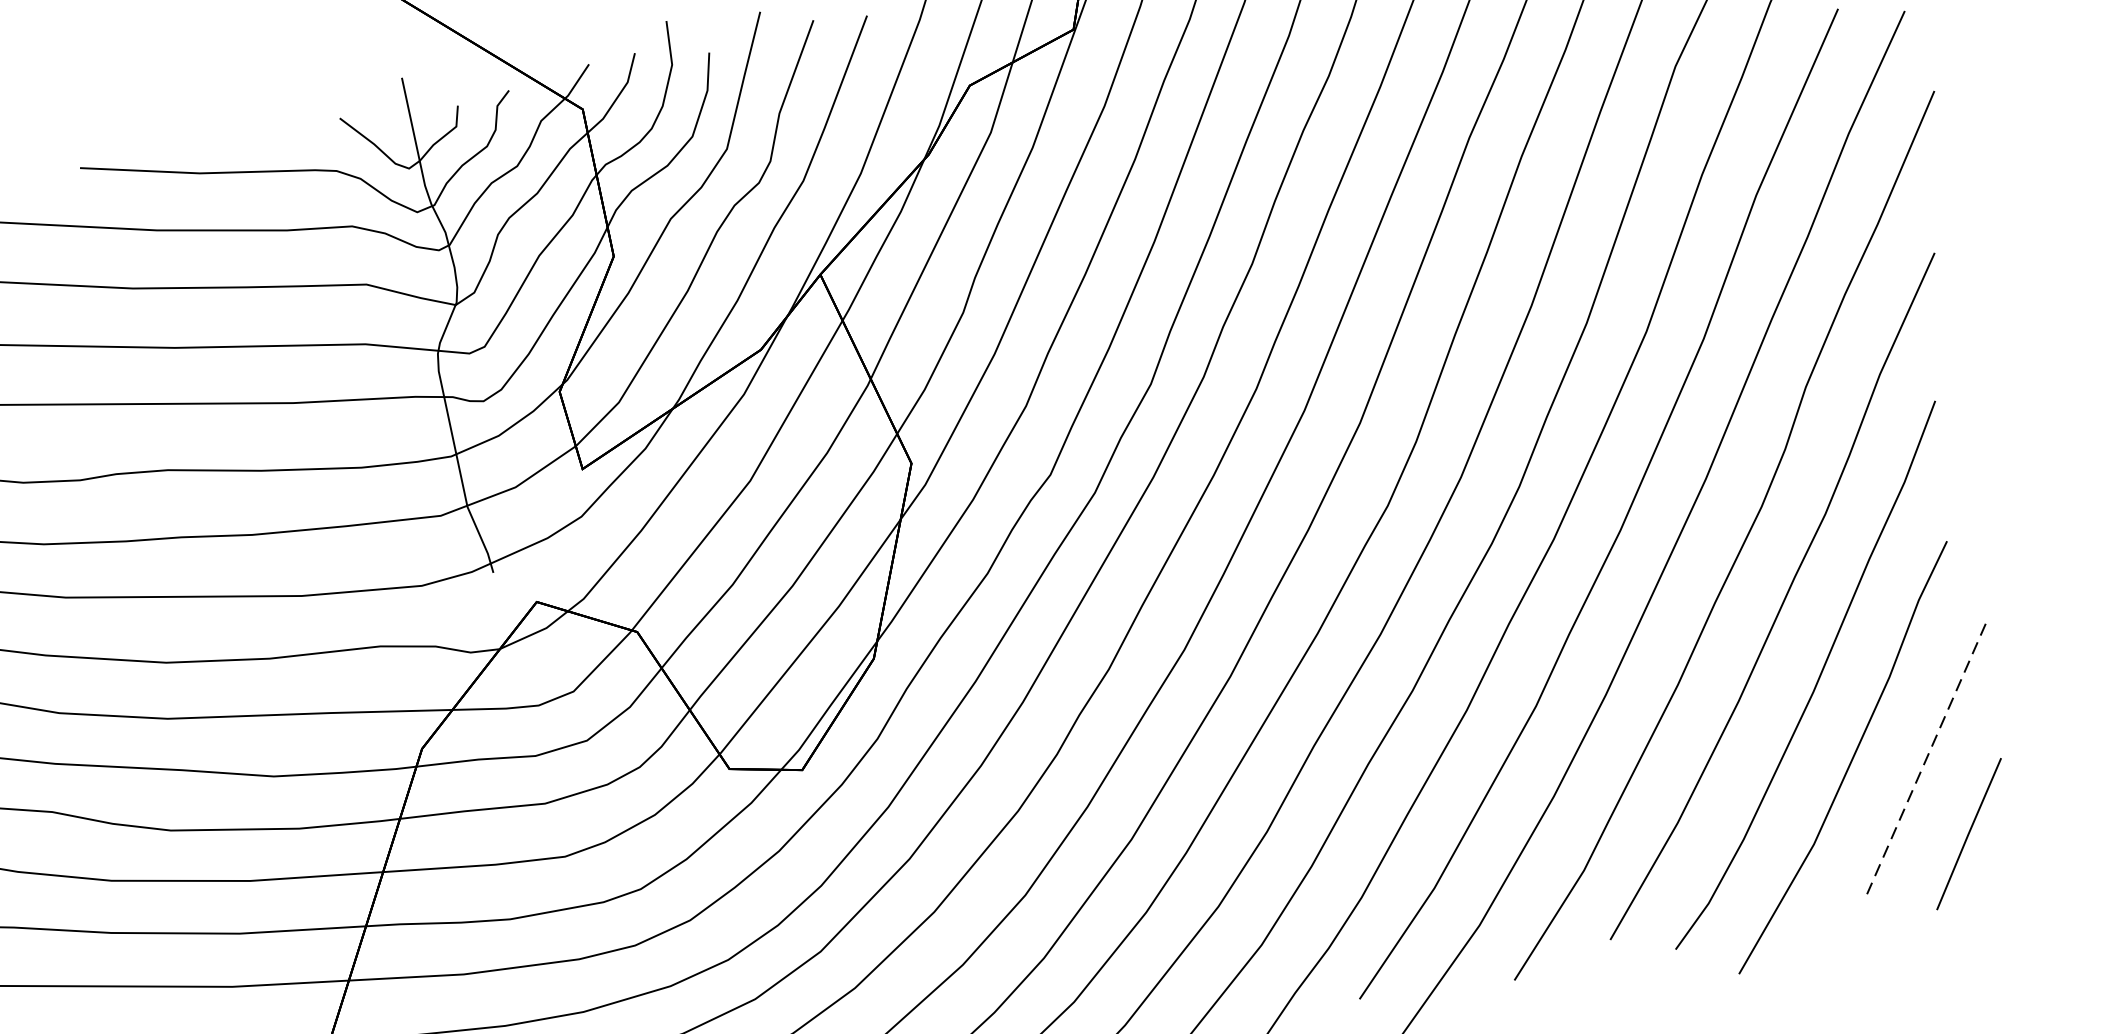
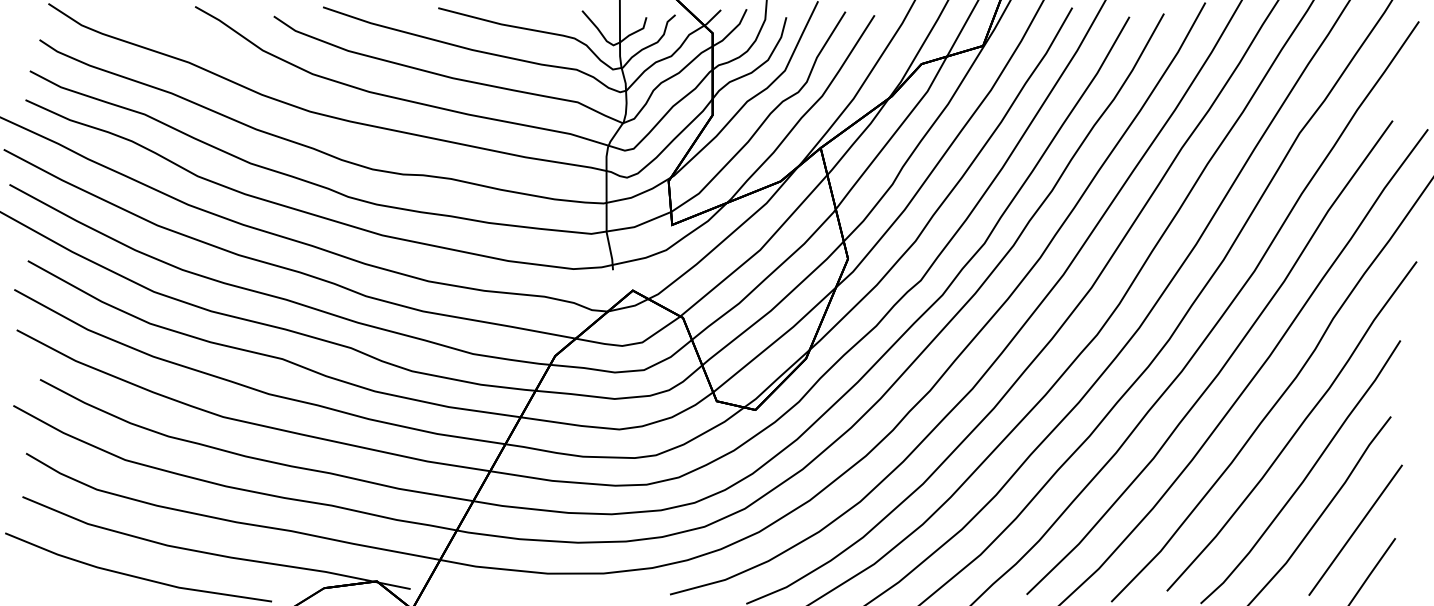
line: (1926, 759) -> (1355, 530), dashed -> solid

